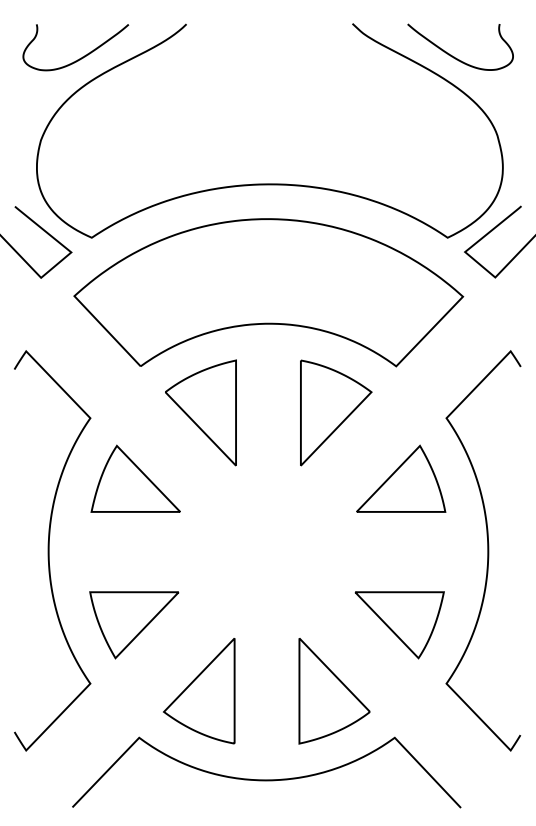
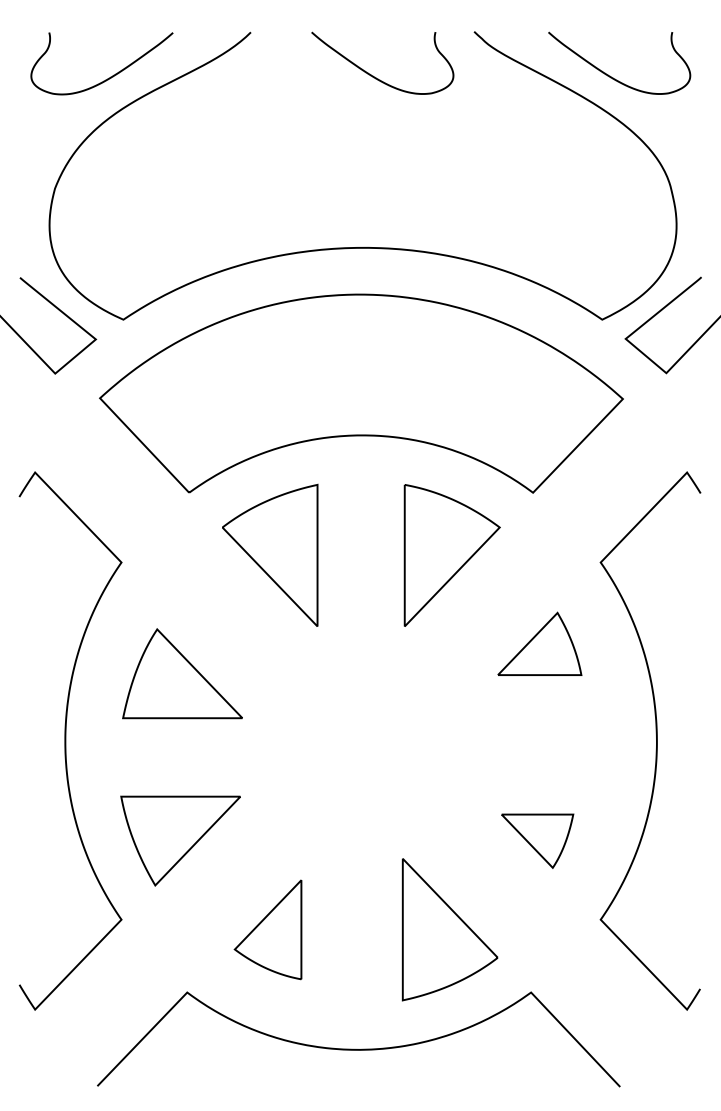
curve: (278, 56) -> (374, 75), added
part: (135, 478) -> (182, 673), moved
part: (401, 478) -> (540, 643), size x0.7
part: (399, 625) -> (537, 841), size x0.6
part: (199, 691) -> (268, 930), size x0.7

